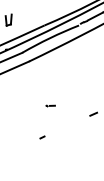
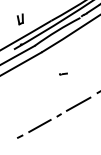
part: (50, 105) -> (63, 73), moved
line: (66, 125) -> (78, 103), added
line: (18, 147) -> (39, 125), added

